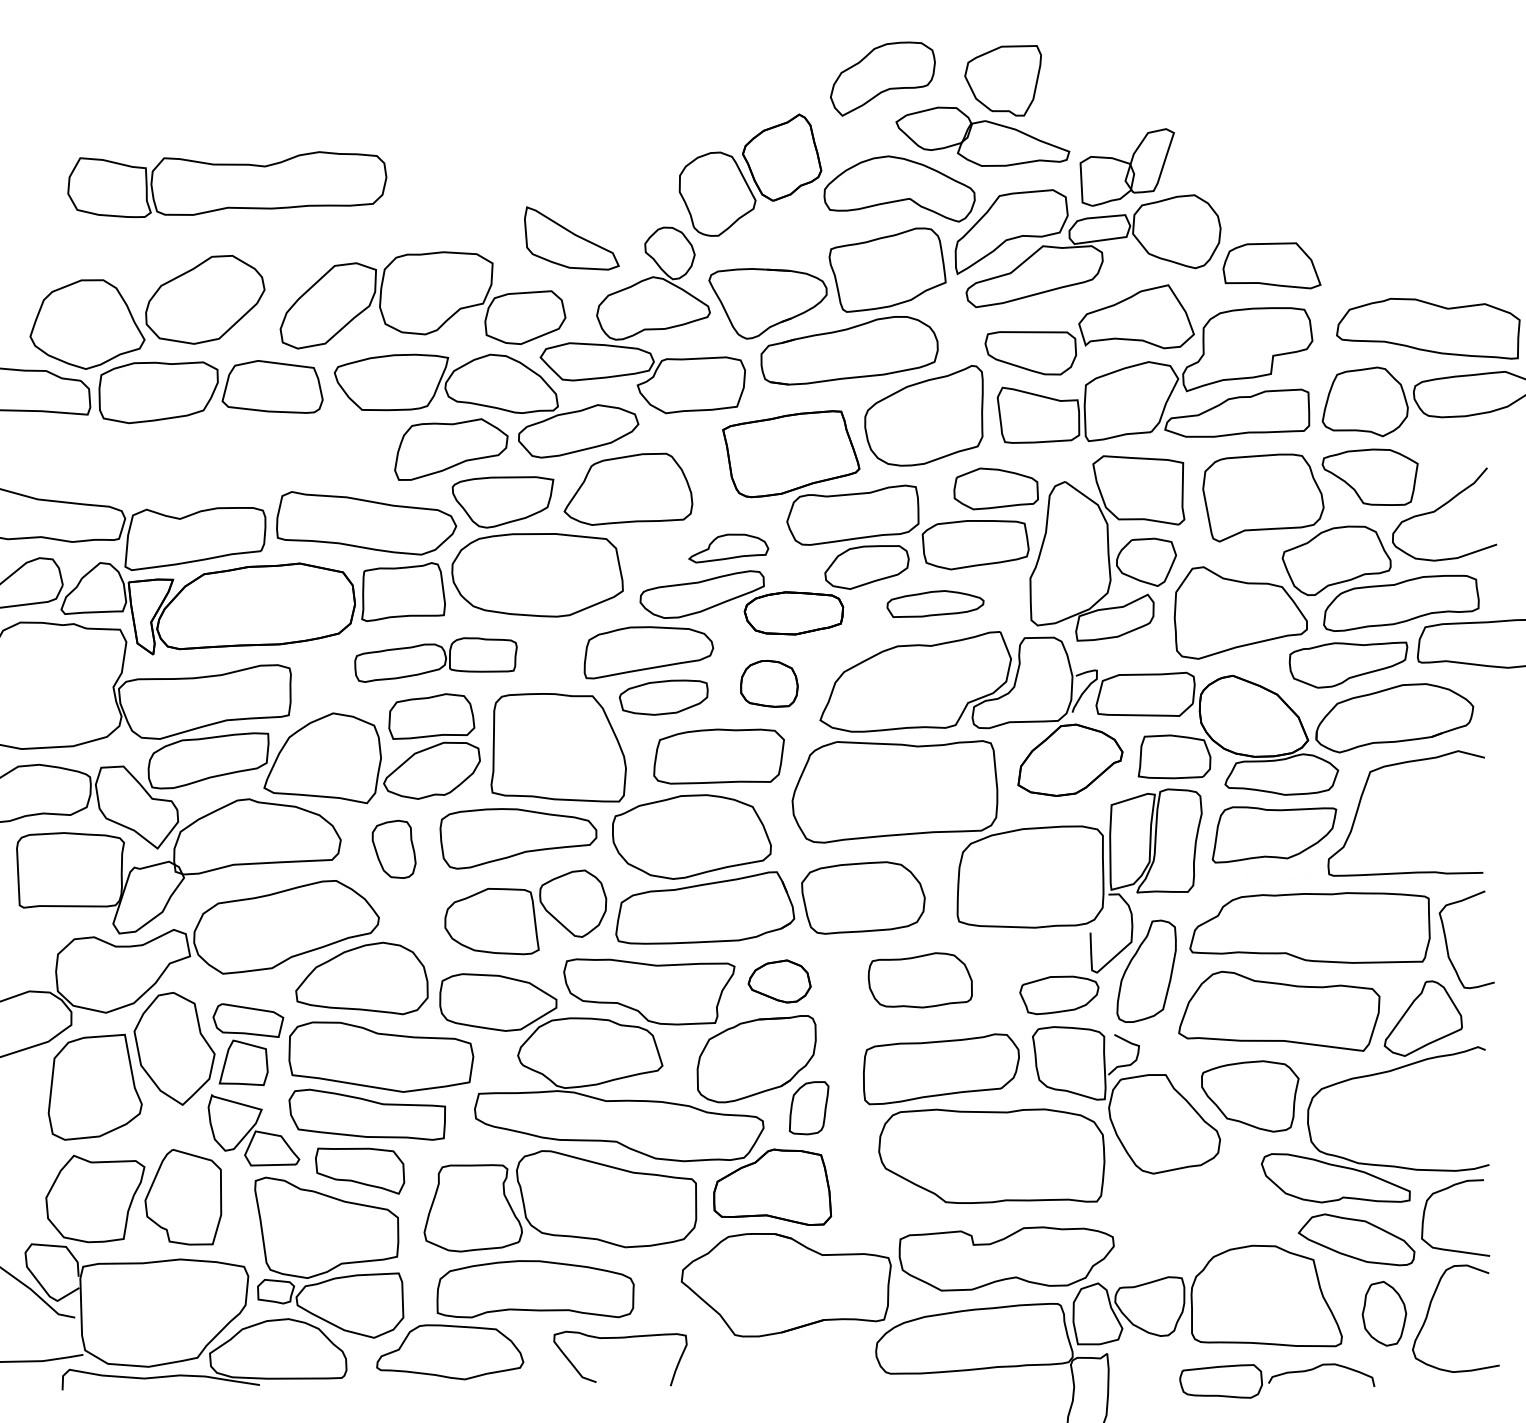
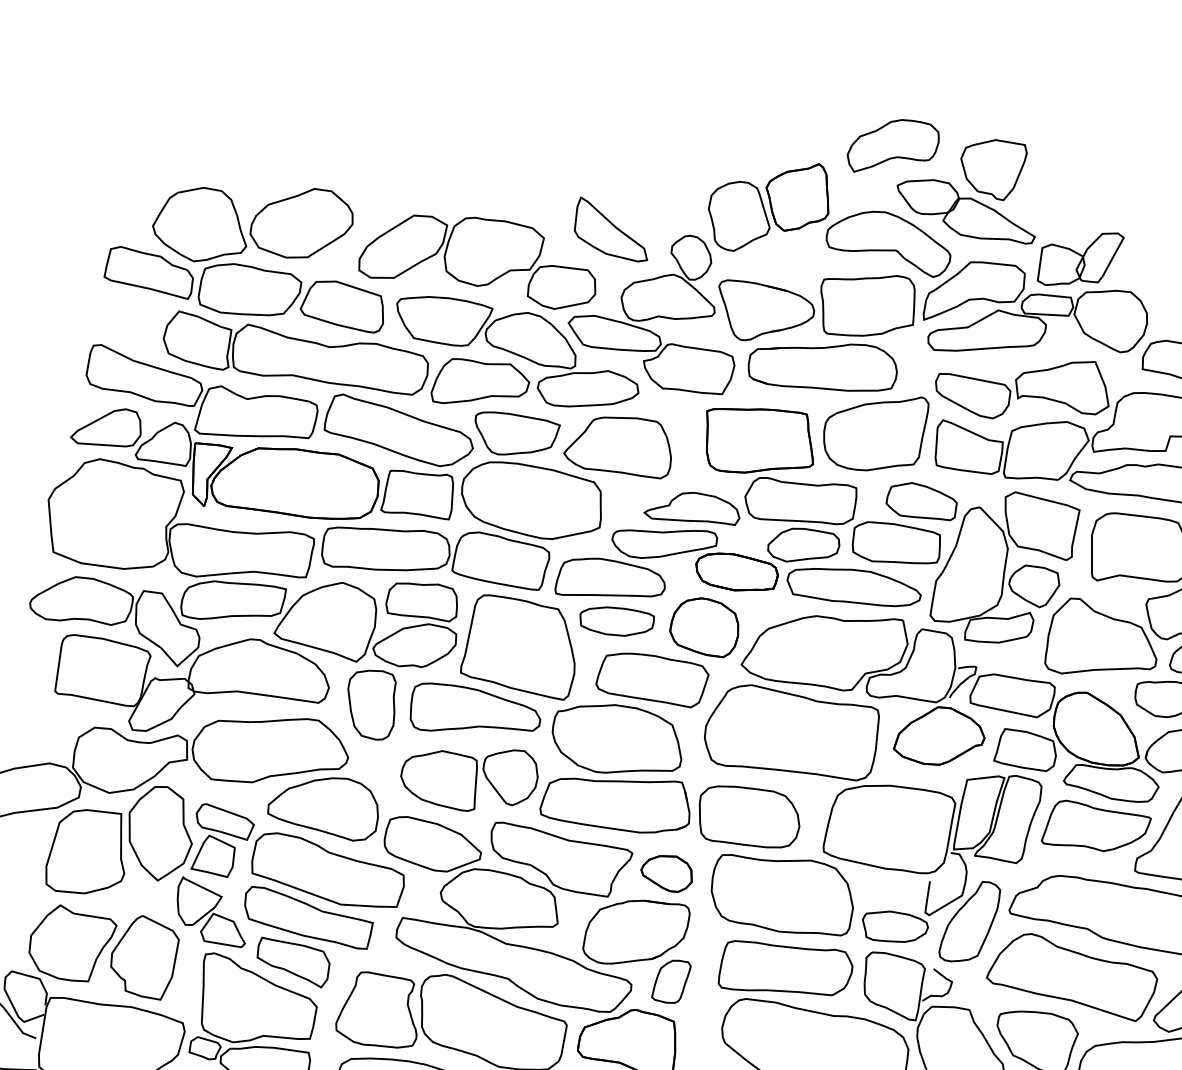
part: (227, 184) -> (295, 356), moved
part: (728, 548) -> (692, 509), size x1.43
part: (935, 603) -> (854, 586), size x1.67
part: (435, 659) -> (435, 554), size x1.67
part: (769, 683) -> (705, 626), size x1.43
part: (393, 849) -> (370, 703), size x1.43
part: (920, 980) -> (782, 894), size x1.67

